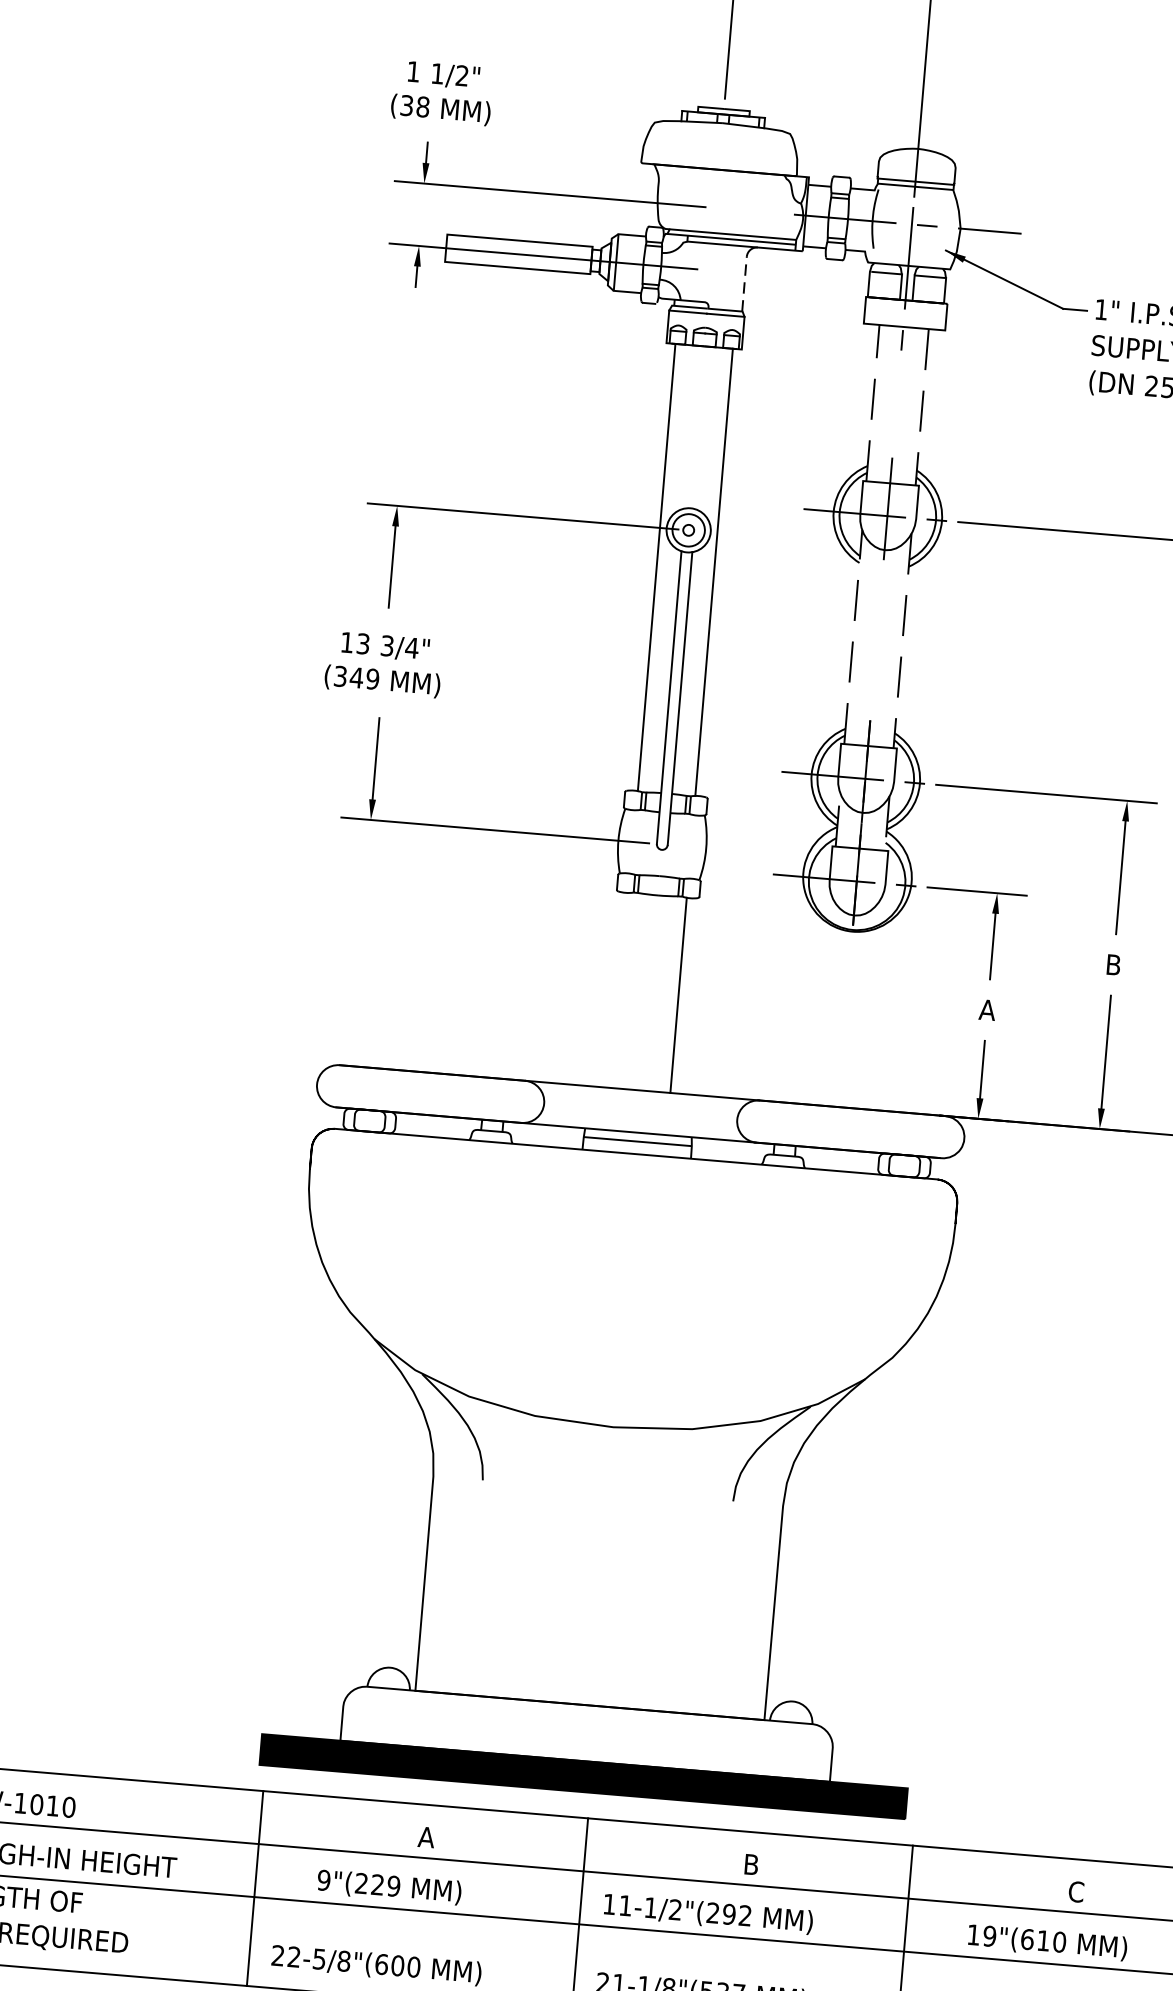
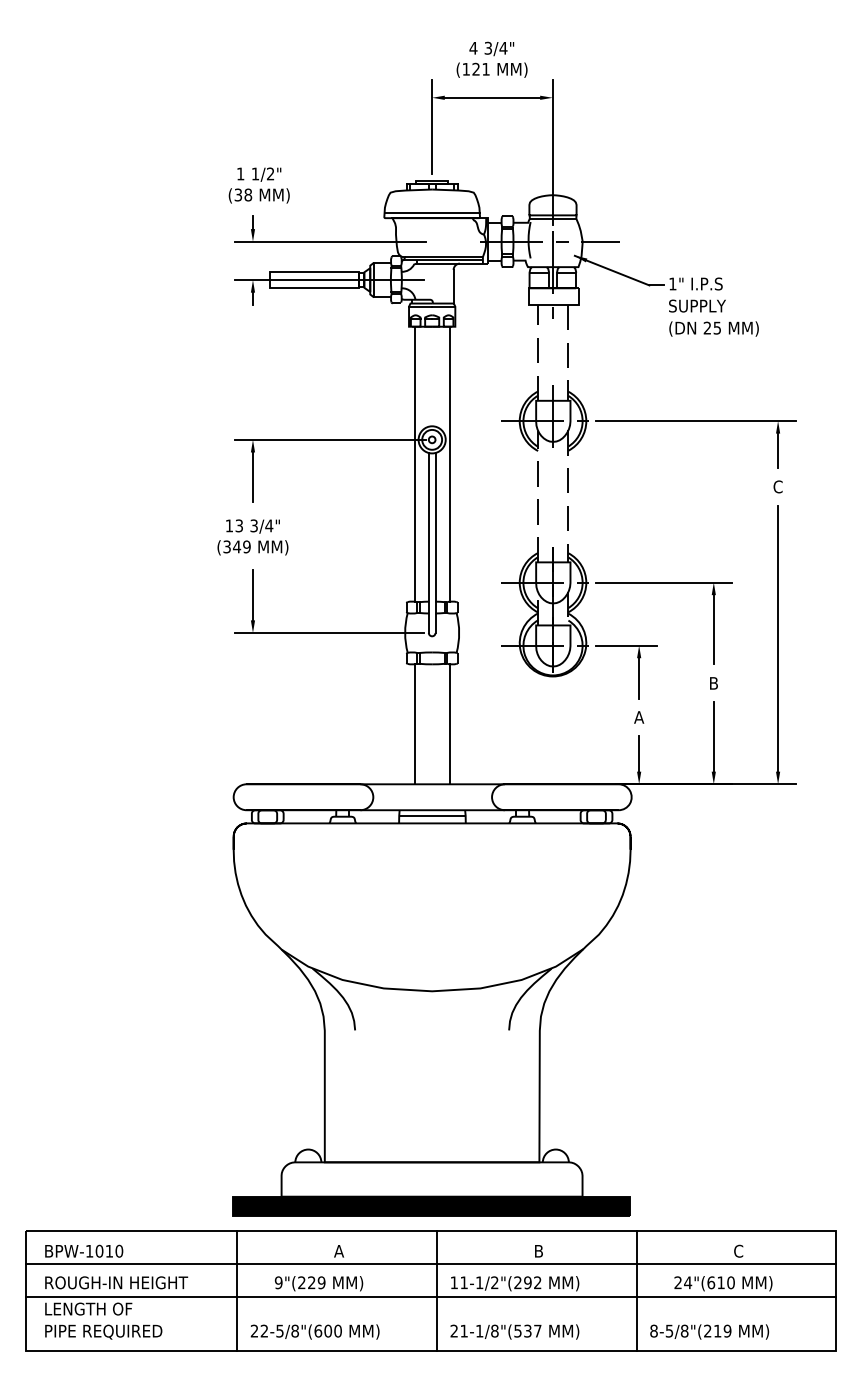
line: (718, 162) -> (431, 213), added
line: (744, 283) -> (453, 286), dashed -> solid
line: (621, 990) -> (414, 724), added
text: (982, 1935) -> (683, 1282), 19"(610 -> 24"(610

